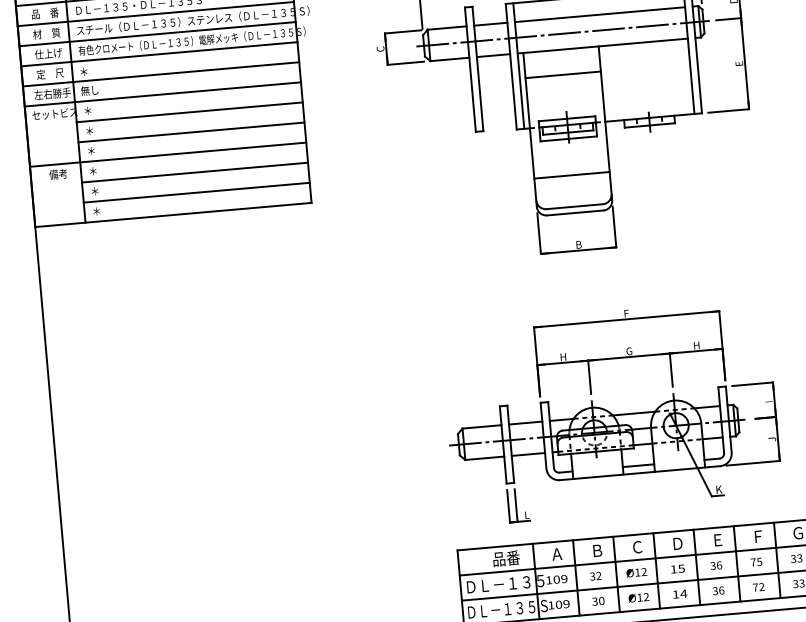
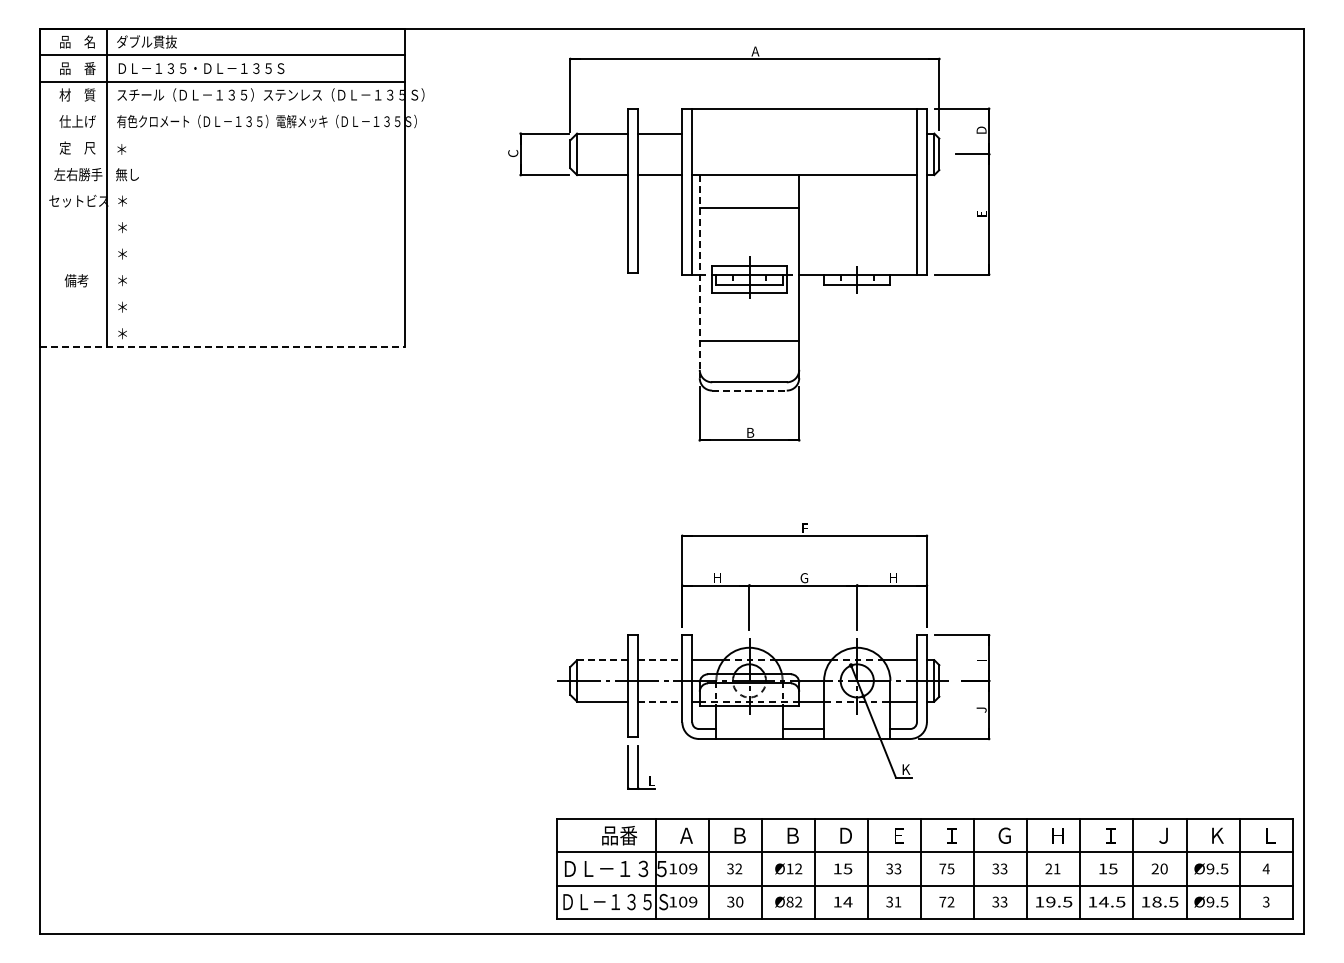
line: (599, 14) -> (804, 133), removed
line: (562, 33) -> (753, 154), removed
line: (157, 34) -> (222, 108), removed
line: (159, 53) -> (222, 134), removed
line: (160, 74) -> (222, 161), removed
line: (162, 94) -> (222, 188), removed
line: (189, 112) -> (255, 214), removed
line: (529, 129) -> (699, 276), solid -> dashed
line: (191, 132) -> (255, 241), removed
line: (167, 154) -> (222, 267), removed
line: (194, 172) -> (255, 294), removed
line: (196, 192) -> (255, 320), removed
line: (575, 212) -> (749, 390), solid -> dashed
line: (174, 215) -> (223, 347), solid -> dashed
line: (525, 423) -> (660, 660), solid -> dashed
line: (481, 427) -> (602, 660), solid -> dashed
line: (528, 454) -> (660, 701), solid -> dashed
text: (757, 536) -> (951, 835), Ｆ -> Ｉ
text: (637, 547) -> (792, 835), Ｃ -> Ｂ
text: (719, 565) -> (897, 868), 36 -> 33
text: (721, 590) -> (897, 901), 36 -> 31
text: (639, 597) -> (789, 901), Ø12 -> Ø82

